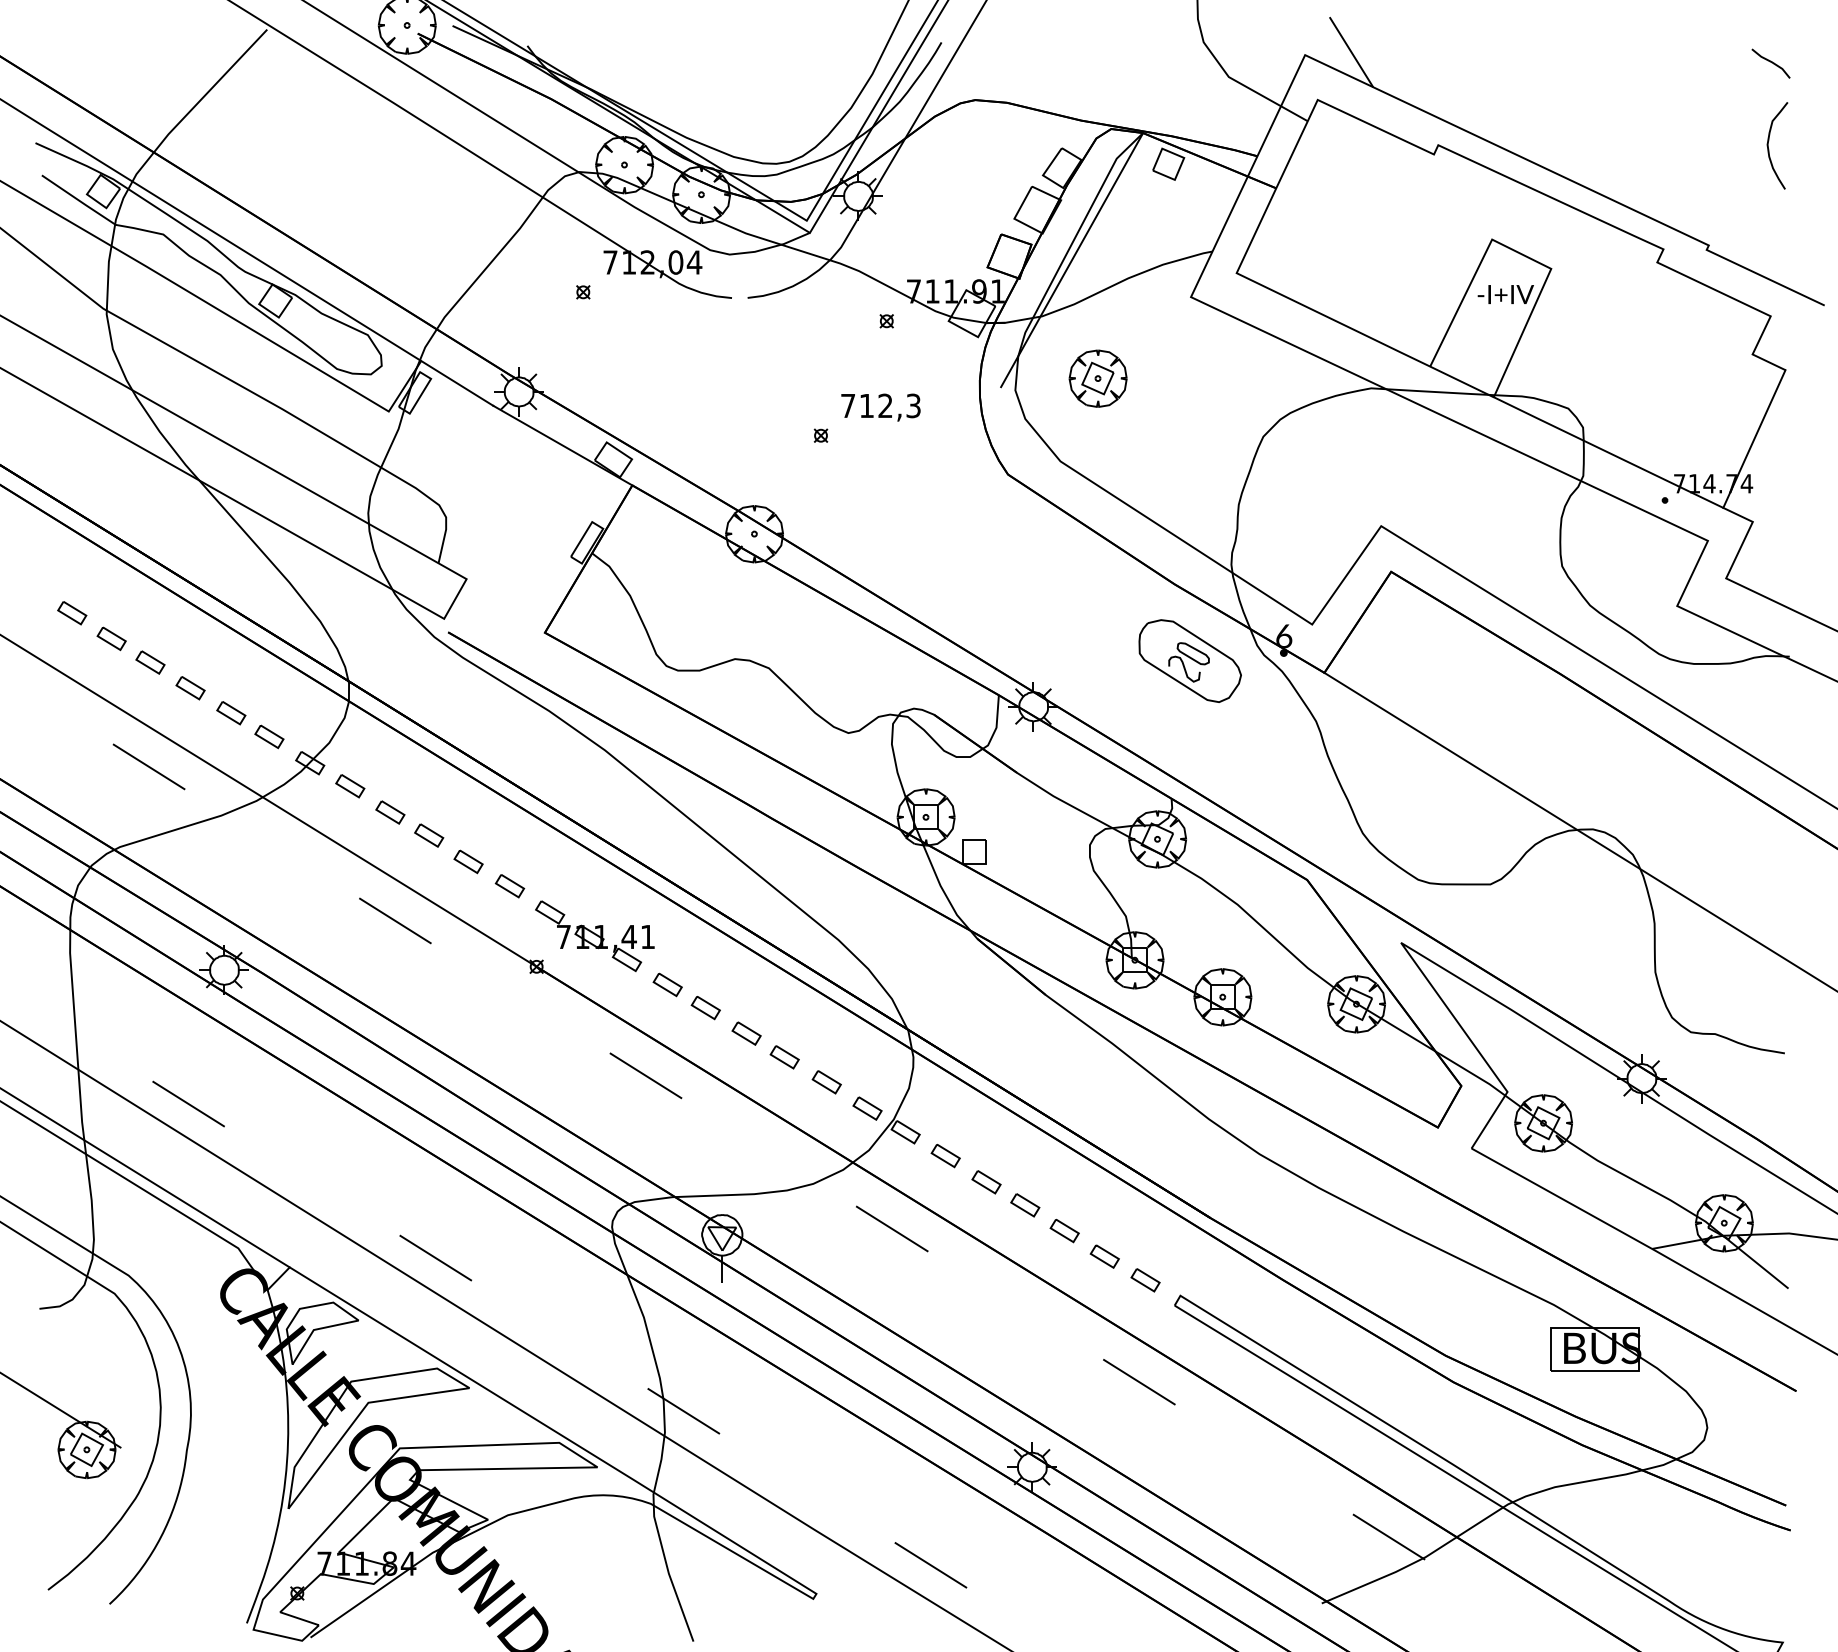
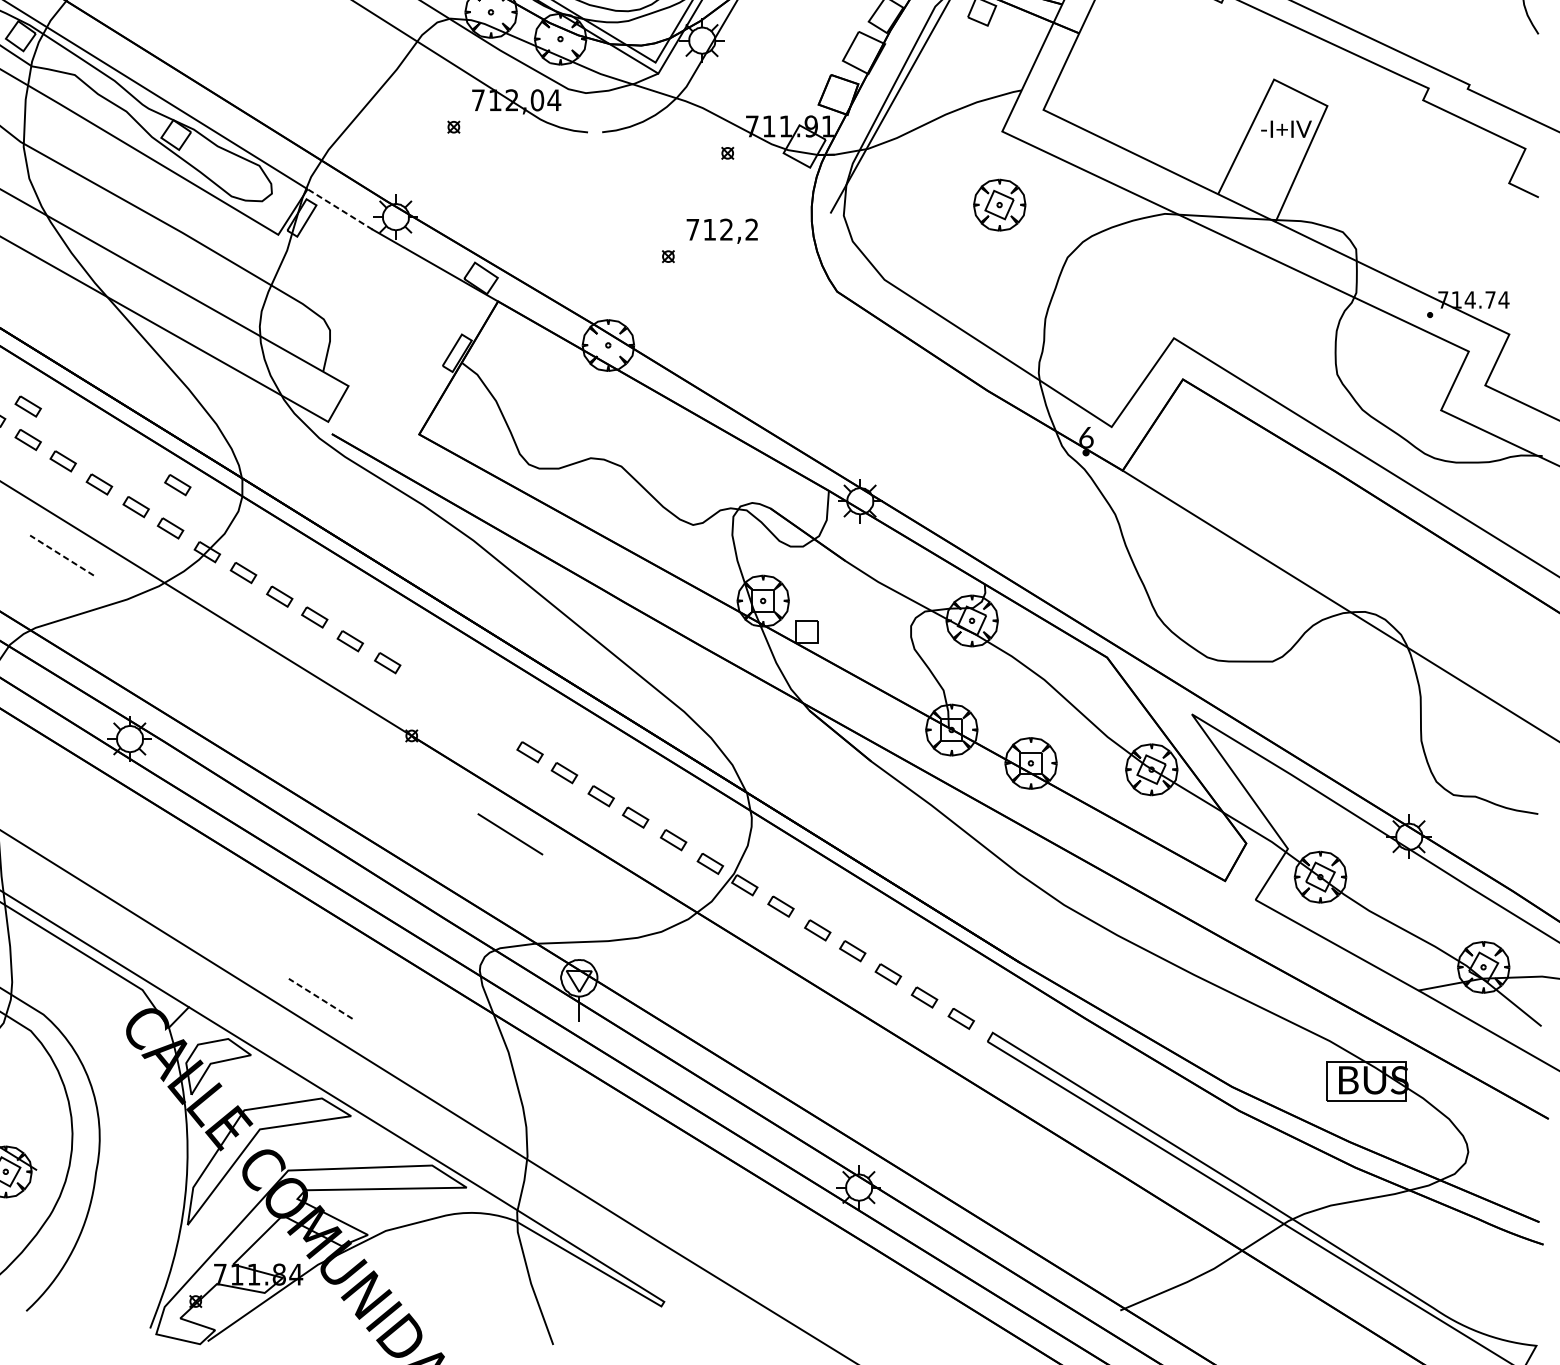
part: (1097, 378) -> (999, 204), moved
line: (456, 383) -> (339, 209), solid -> dashed
text: (913, 406) -> (751, 230), 712,3 -> 712,2
line: (1754, 438) -> (1510, 259), removed
part: (111, 601) -> (28, 406), added
part: (1189, 660) -> (1000, 459), removed
part: (277, 688) -> (177, 484), added
line: (149, 766) -> (62, 555), solid -> dashed
line: (395, 920) -> (284, 694), removed
part: (594, 935) -> (463, 707), removed
line: (188, 1103) -> (97, 859), removed
line: (891, 1228) -> (732, 972), removed
line: (435, 1258) -> (320, 999), solid -> dashed
line: (1139, 1381) -> (955, 1110), removed
line: (683, 1411) -> (544, 1137), removed
line: (1388, 1536) -> (1180, 1250), removed
line: (930, 1565) -> (767, 1276), removed

